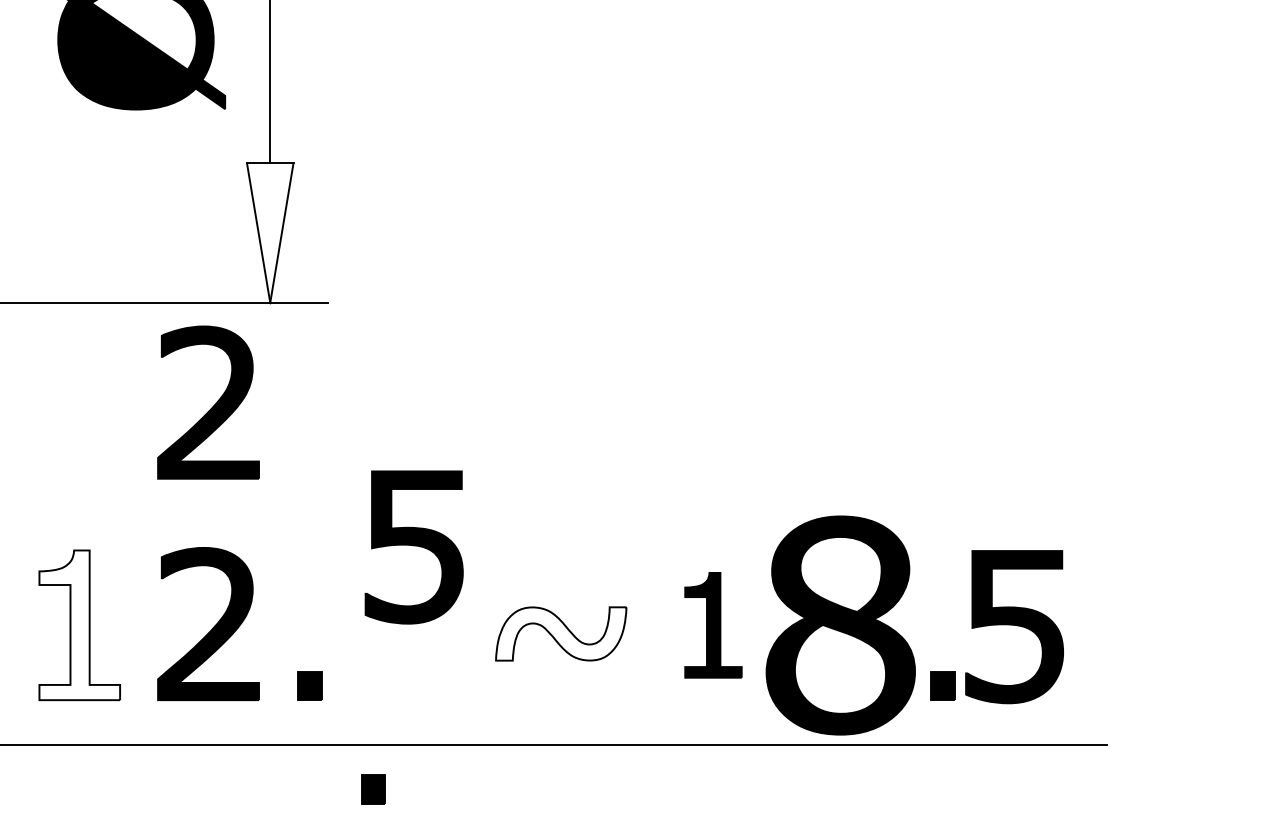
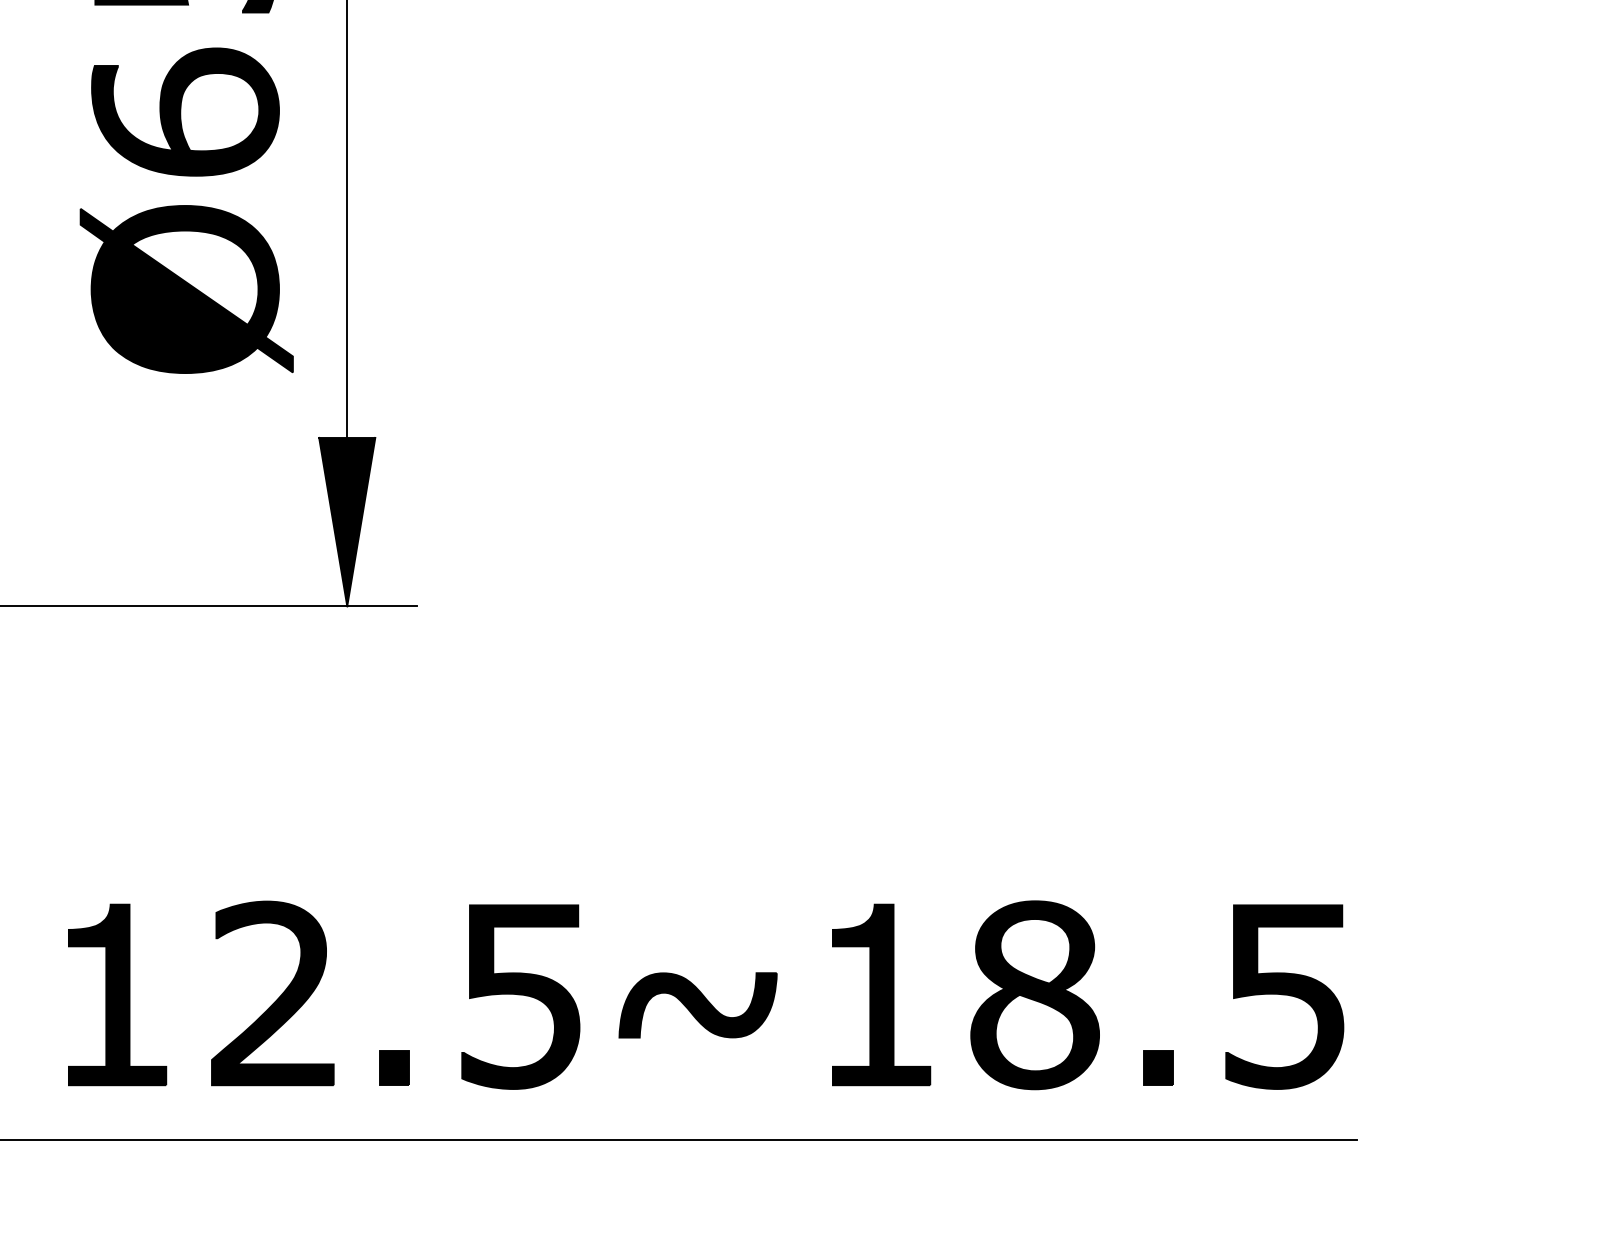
fill: (270, 232) -> (347, 521), added
part: (212, 406) -> (277, 731), removed
part: (413, 546) -> (520, 996), moved
fill: (79, 624) -> (117, 994), added
part: (713, 624) -> (881, 994), size x1.43
part: (840, 625) -> (1034, 995), size x0.71
part: (1014, 626) -> (1284, 996), moved
fill: (560, 634) -> (697, 1005), added
part: (373, 789) -> (471, 1192), removed

